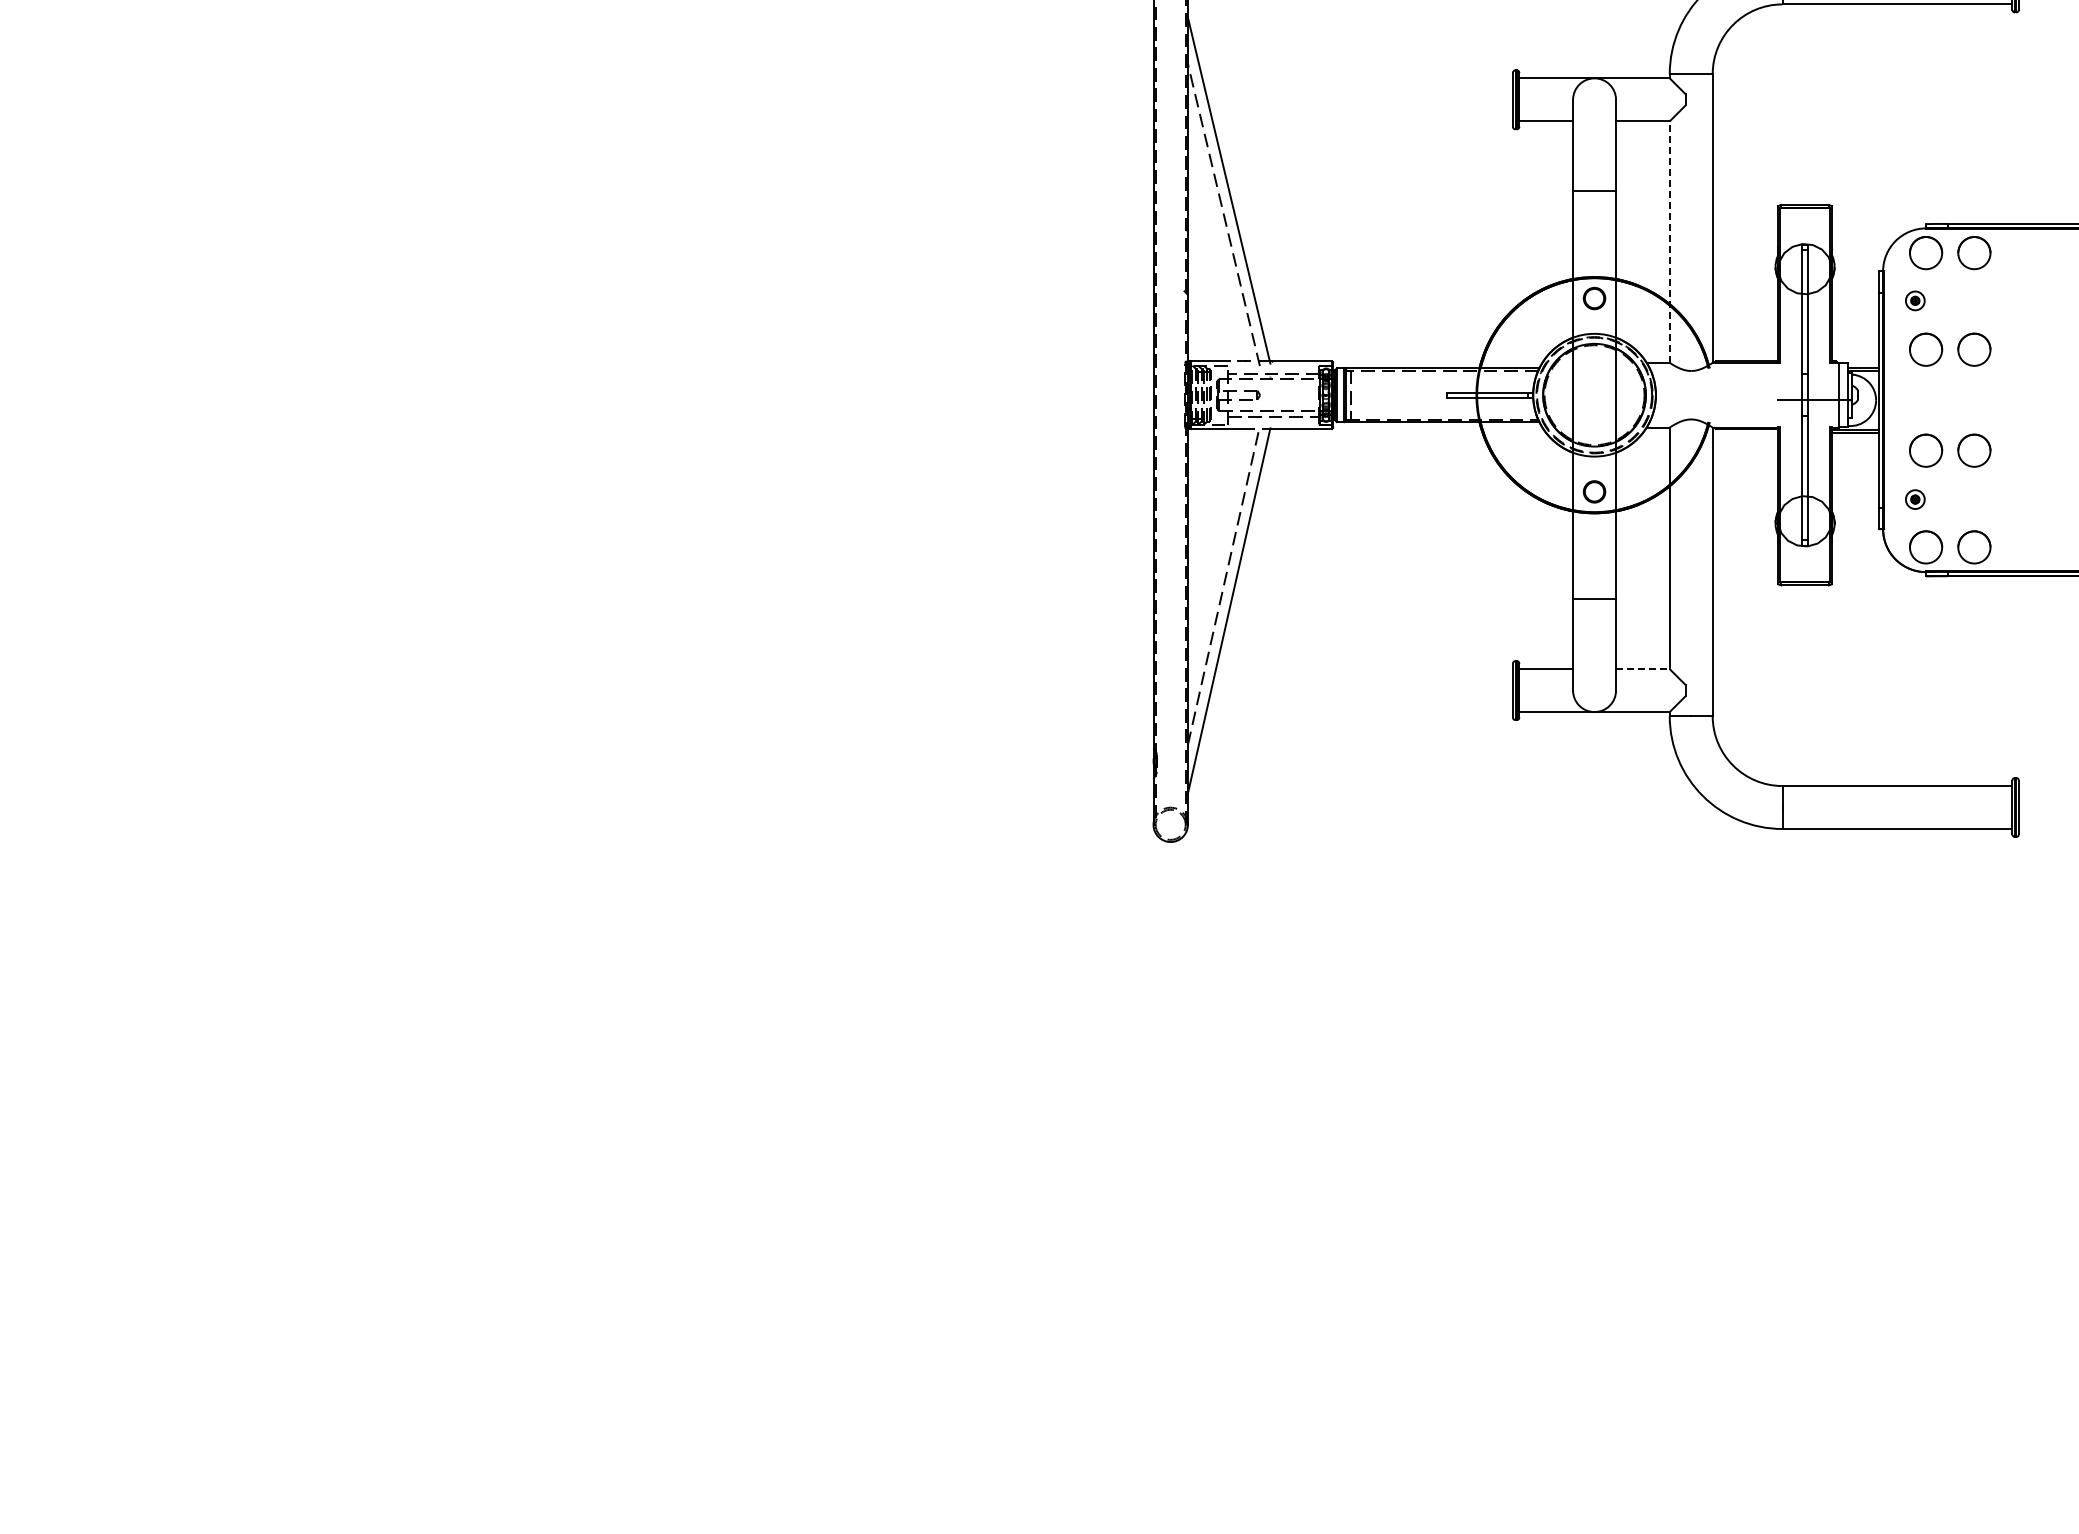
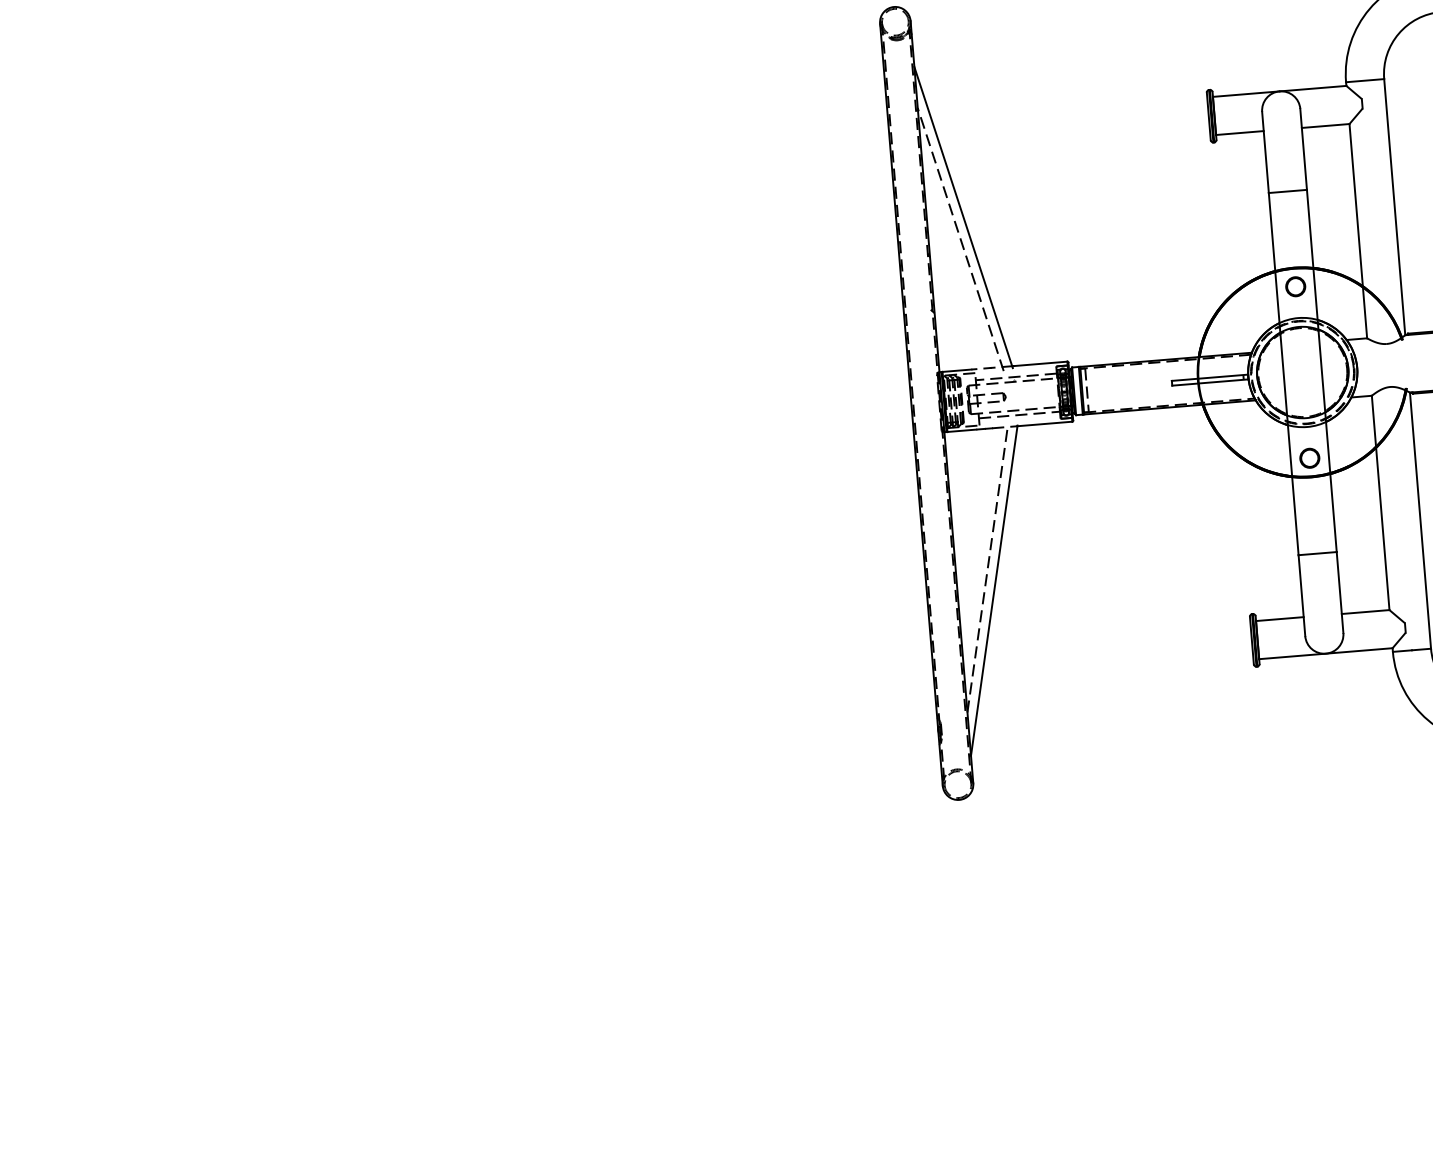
line: (1669, 242) -> (1358, 231), dashed -> solid
line: (1642, 669) -> (1365, 612), dashed -> solid

